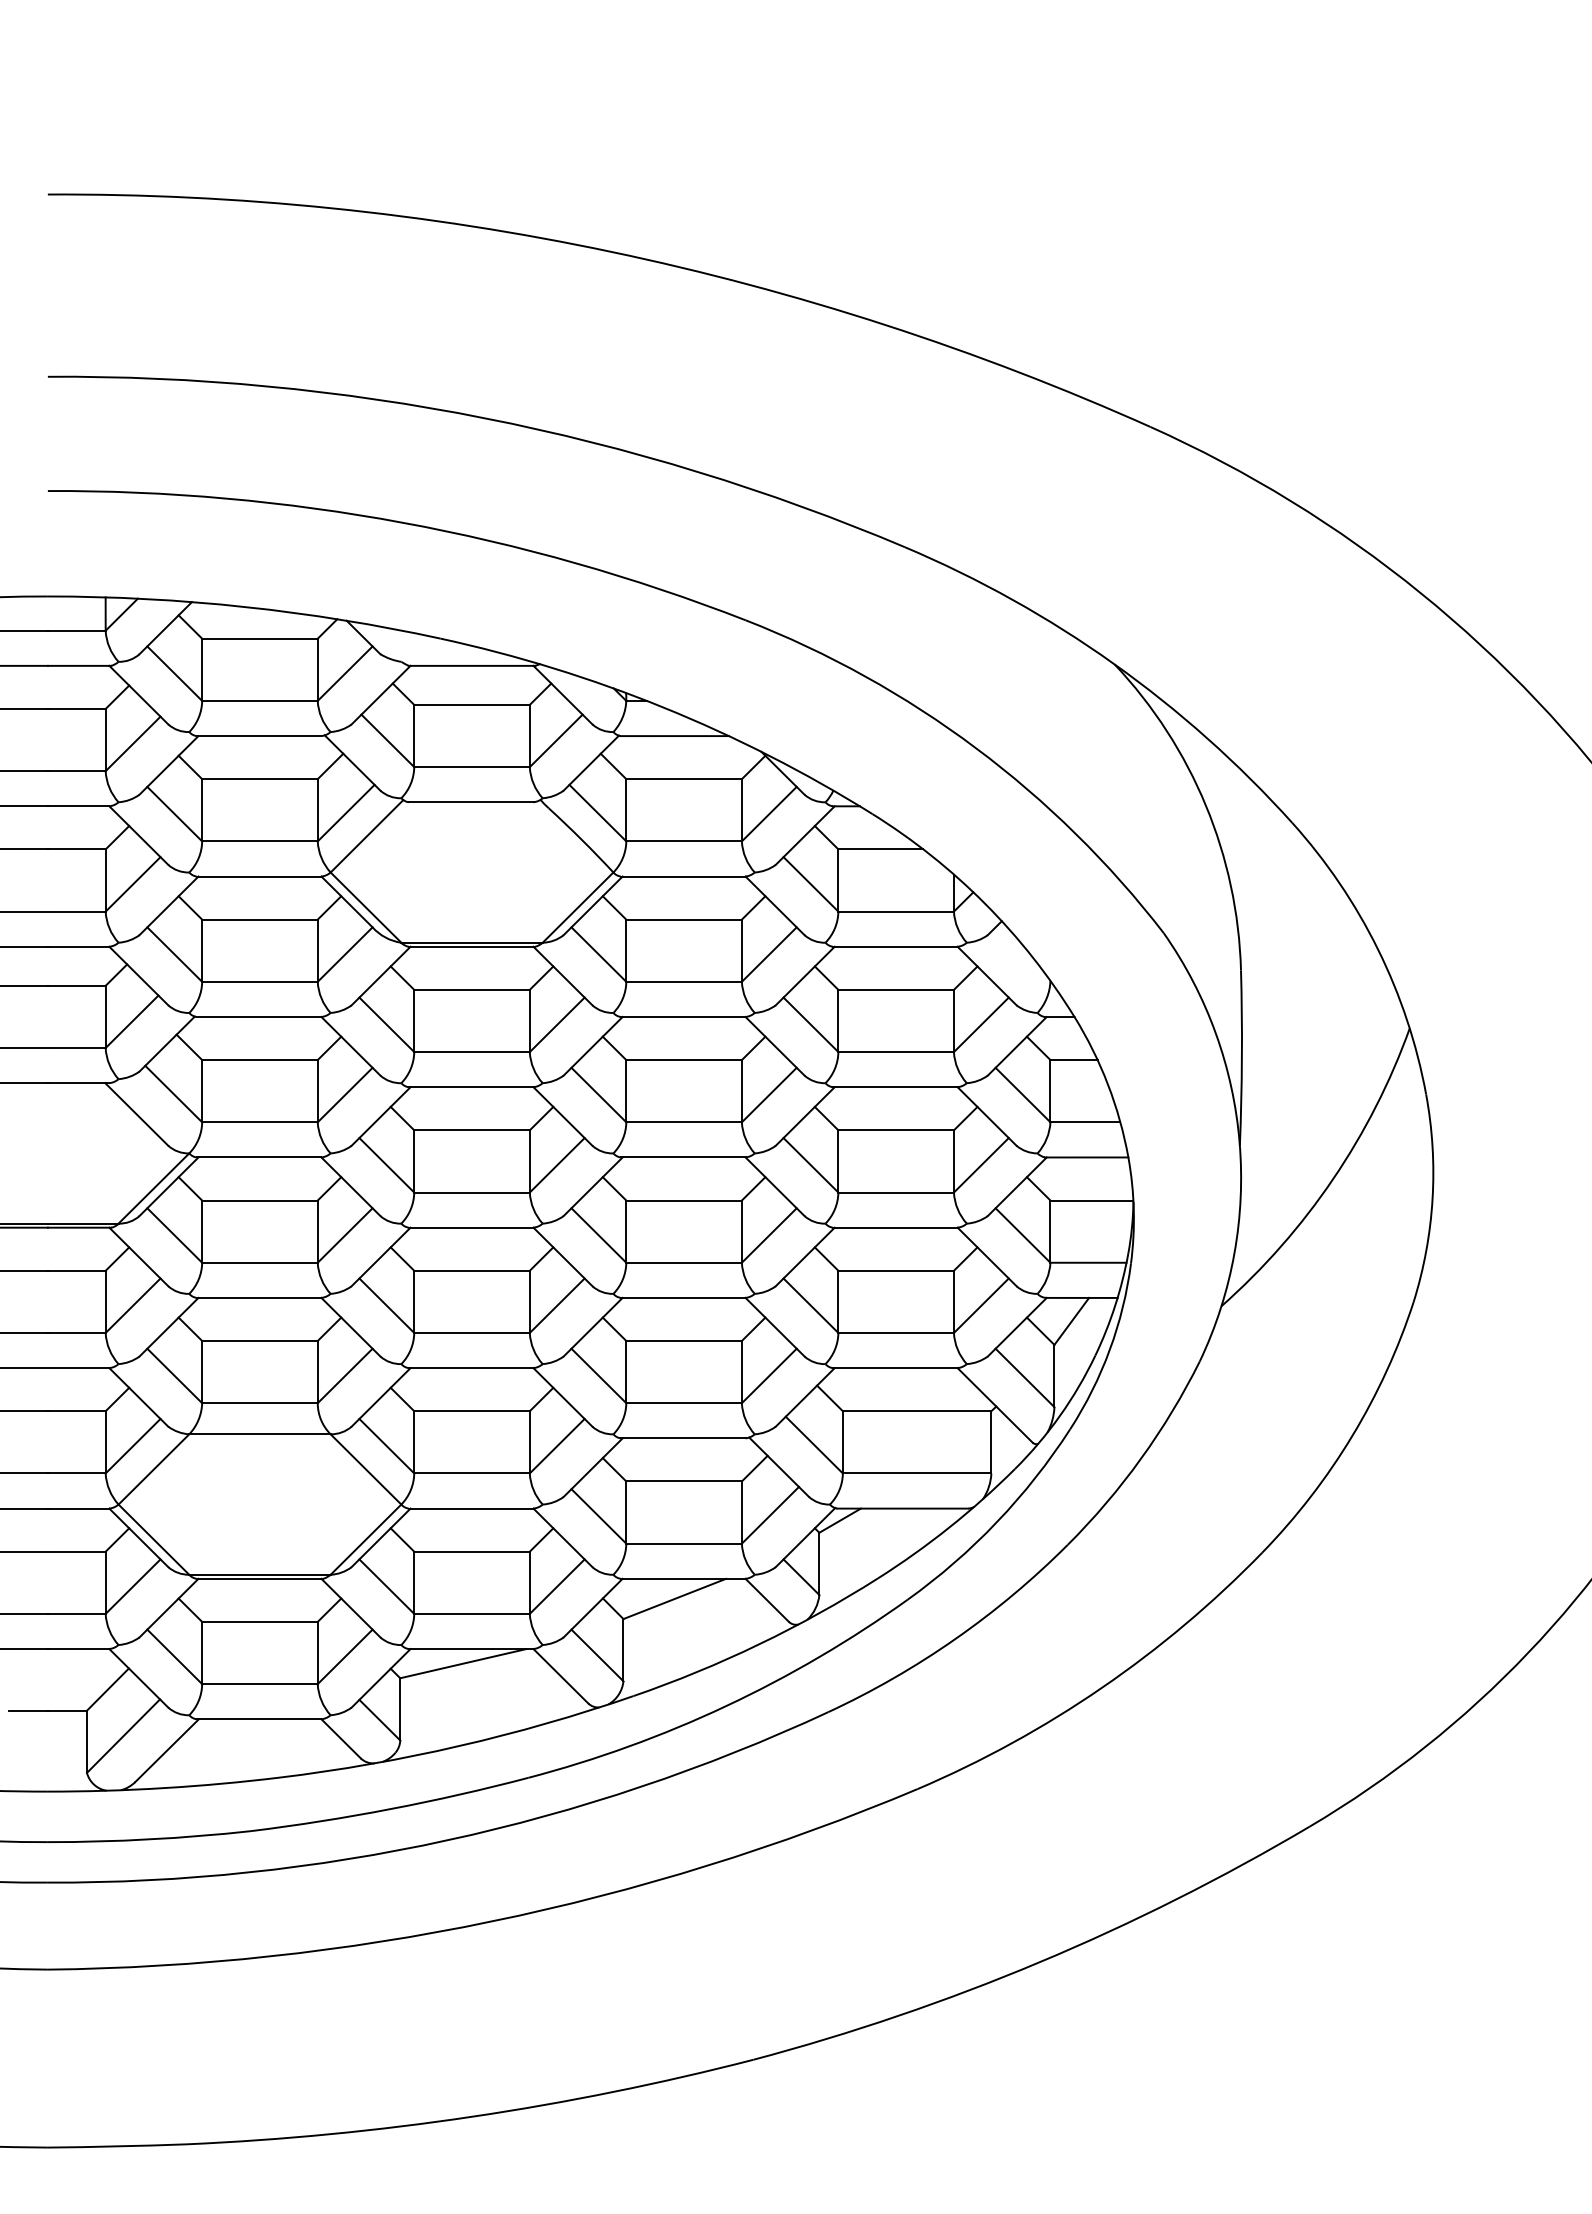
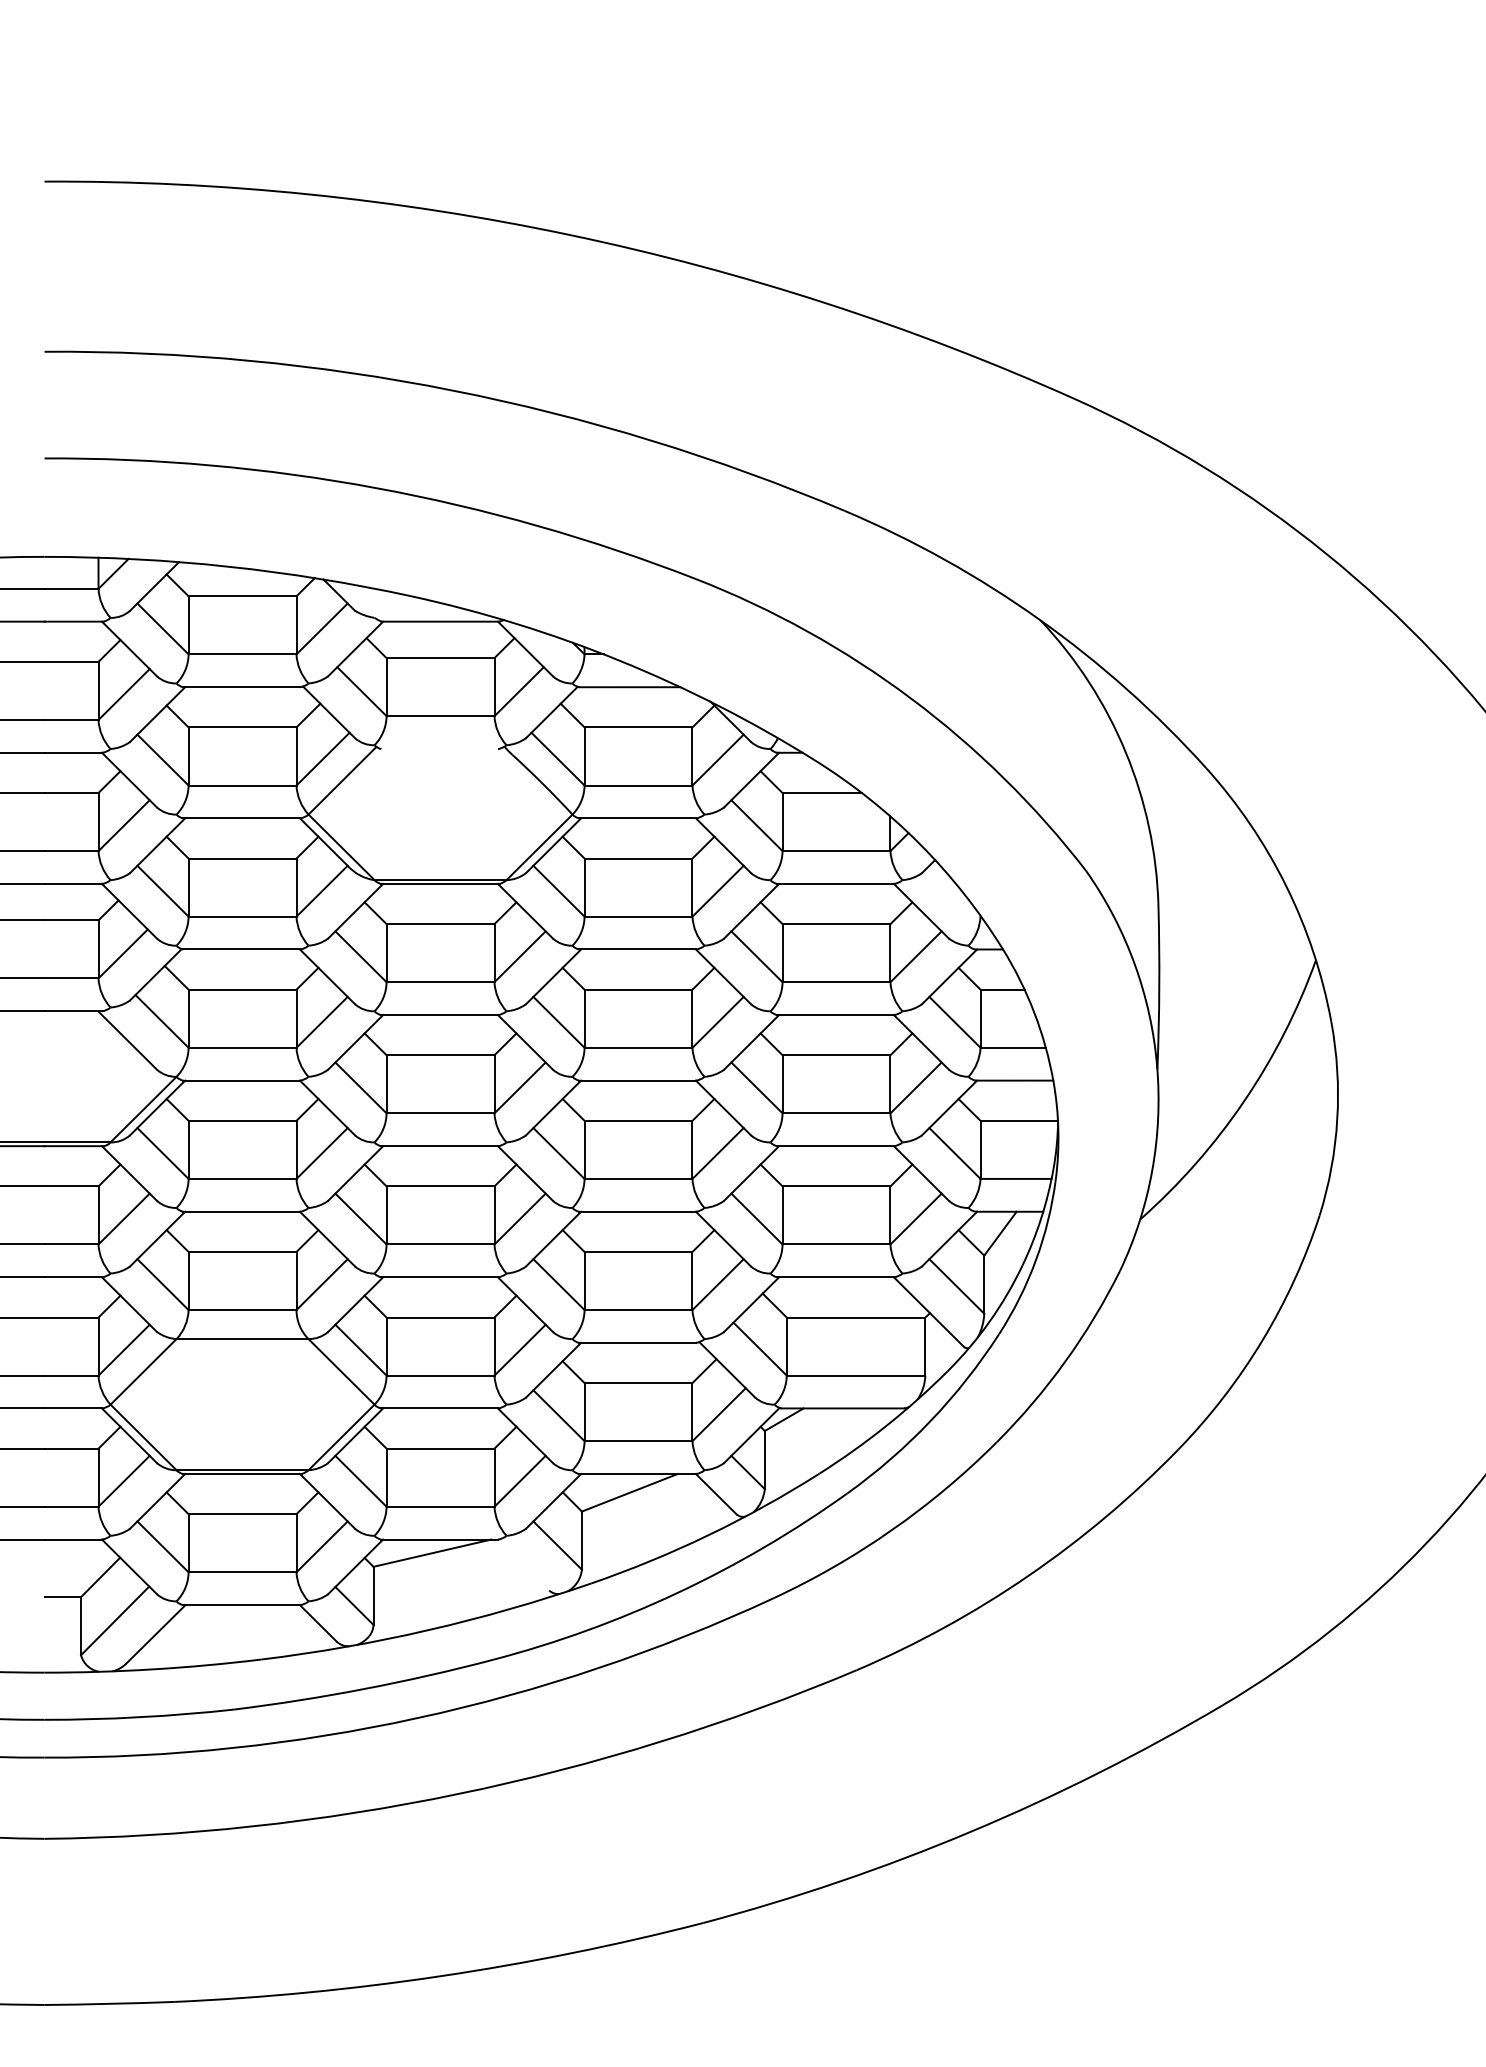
line: (470, 802) -> (439, 749), removed
line: (560, 1676) -> (523, 1565), removed
line: (27, 1710) -> (25, 1596), removed

